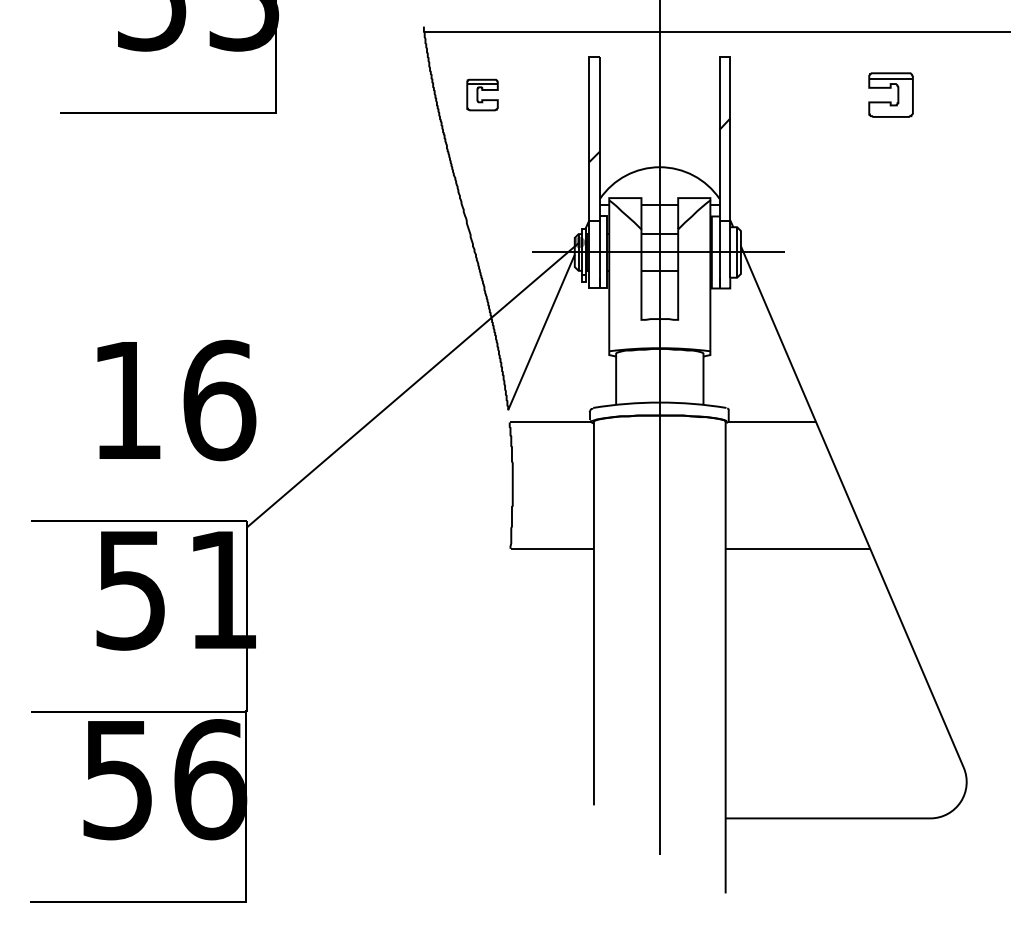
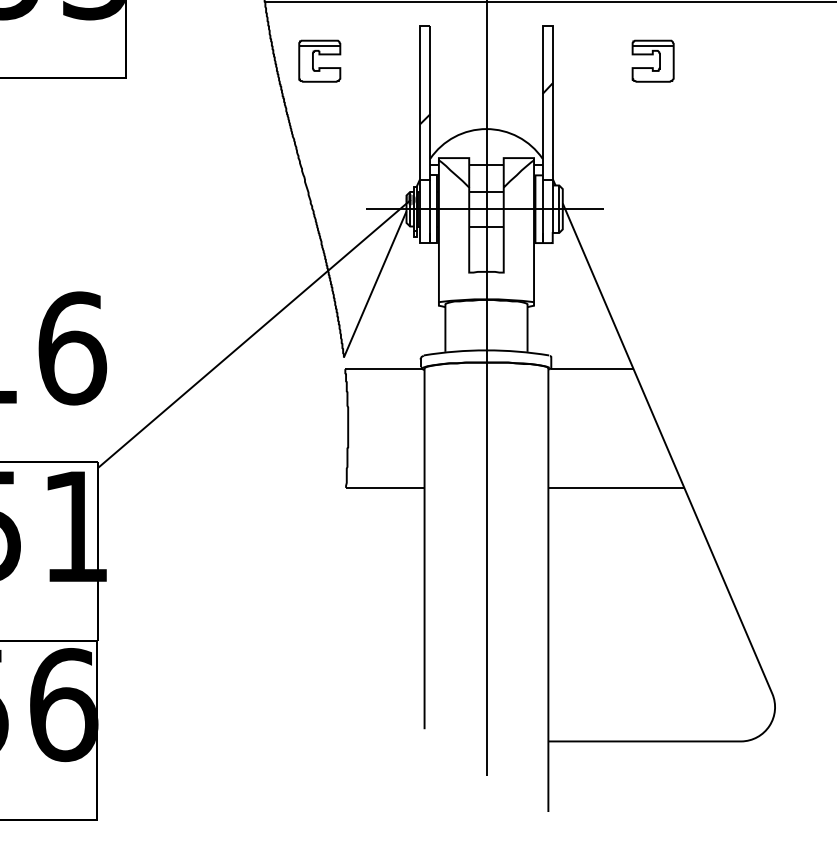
part: (482, 94) -> (319, 60), size x1.43
part: (890, 94) -> (652, 60), moved

